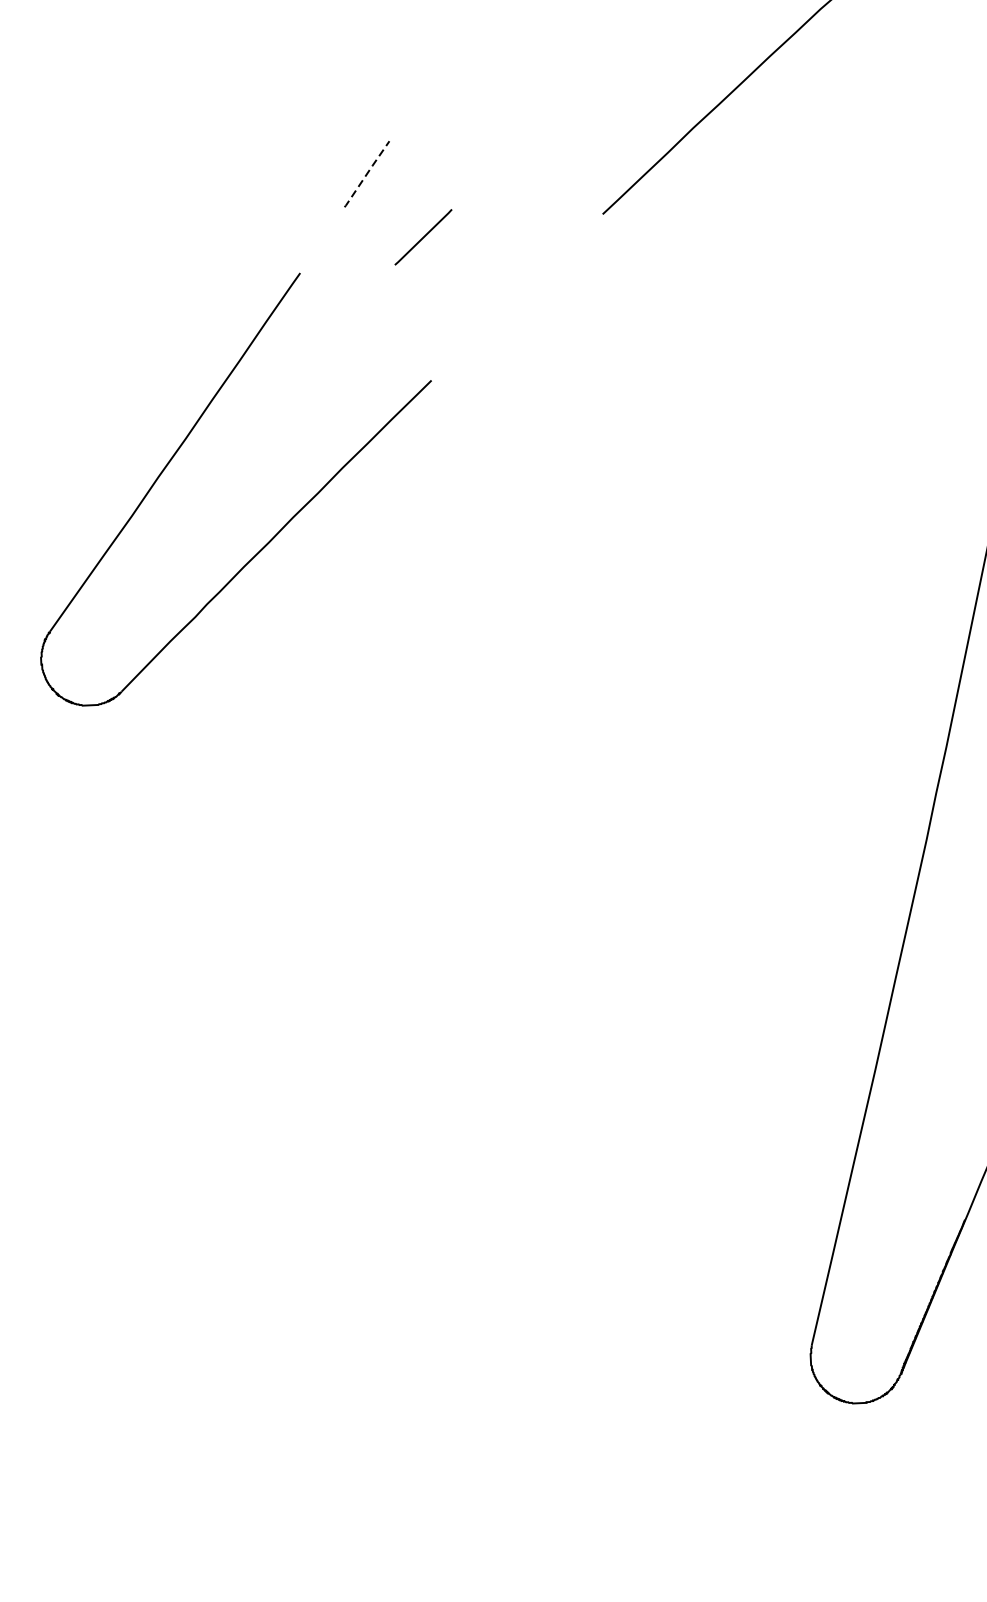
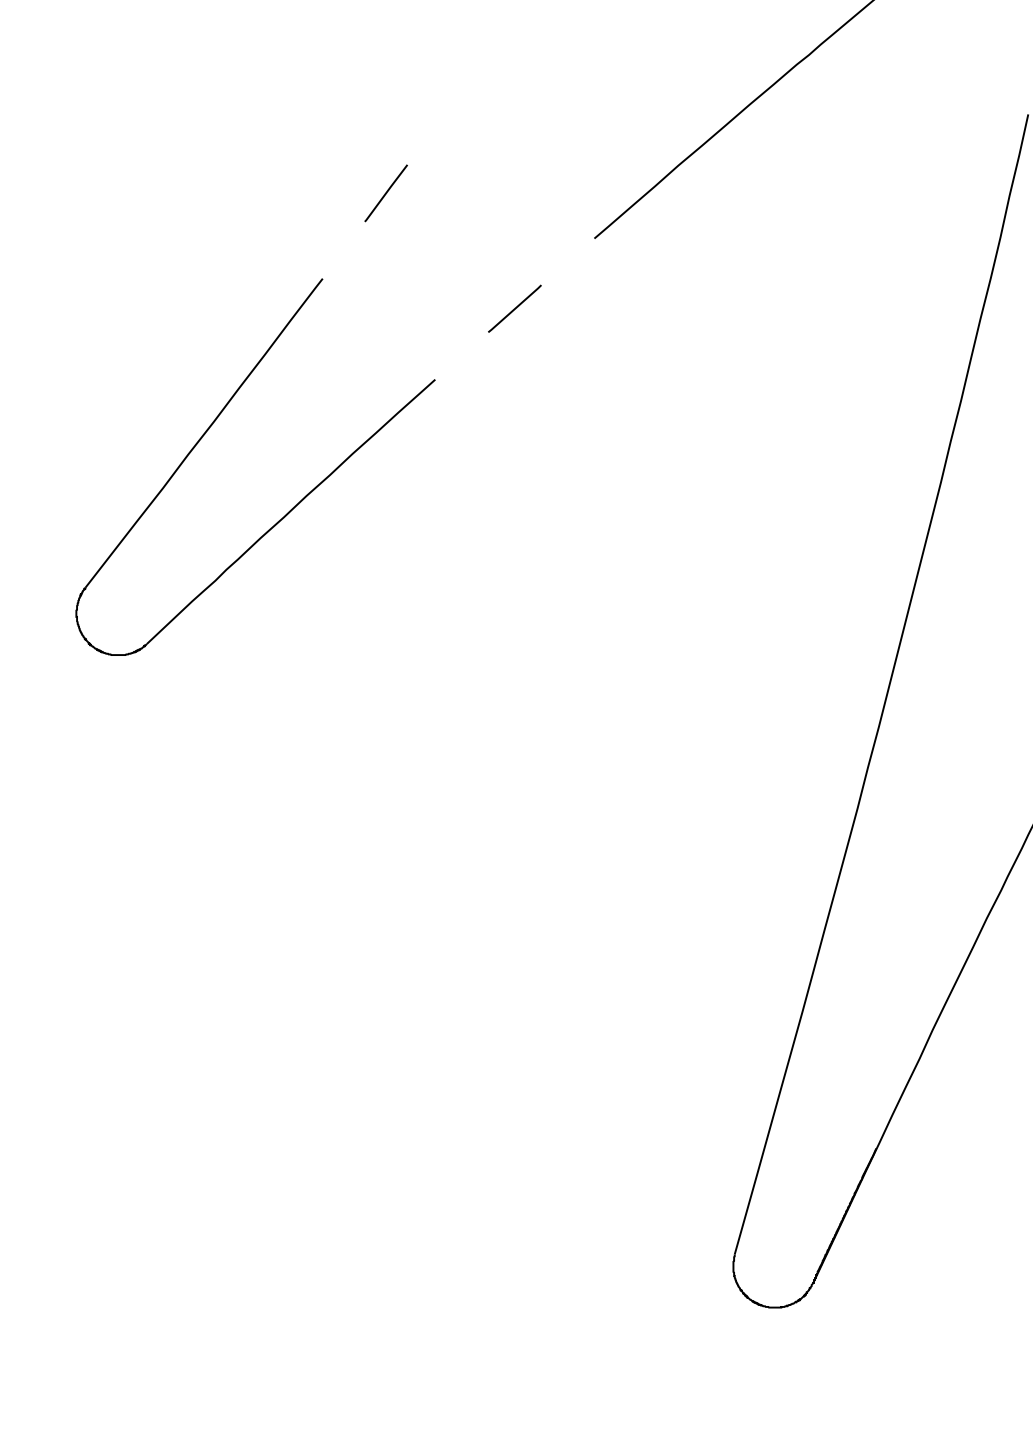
line: (367, 174) -> (386, 193), dashed -> solid
line: (423, 236) -> (514, 308), moved

